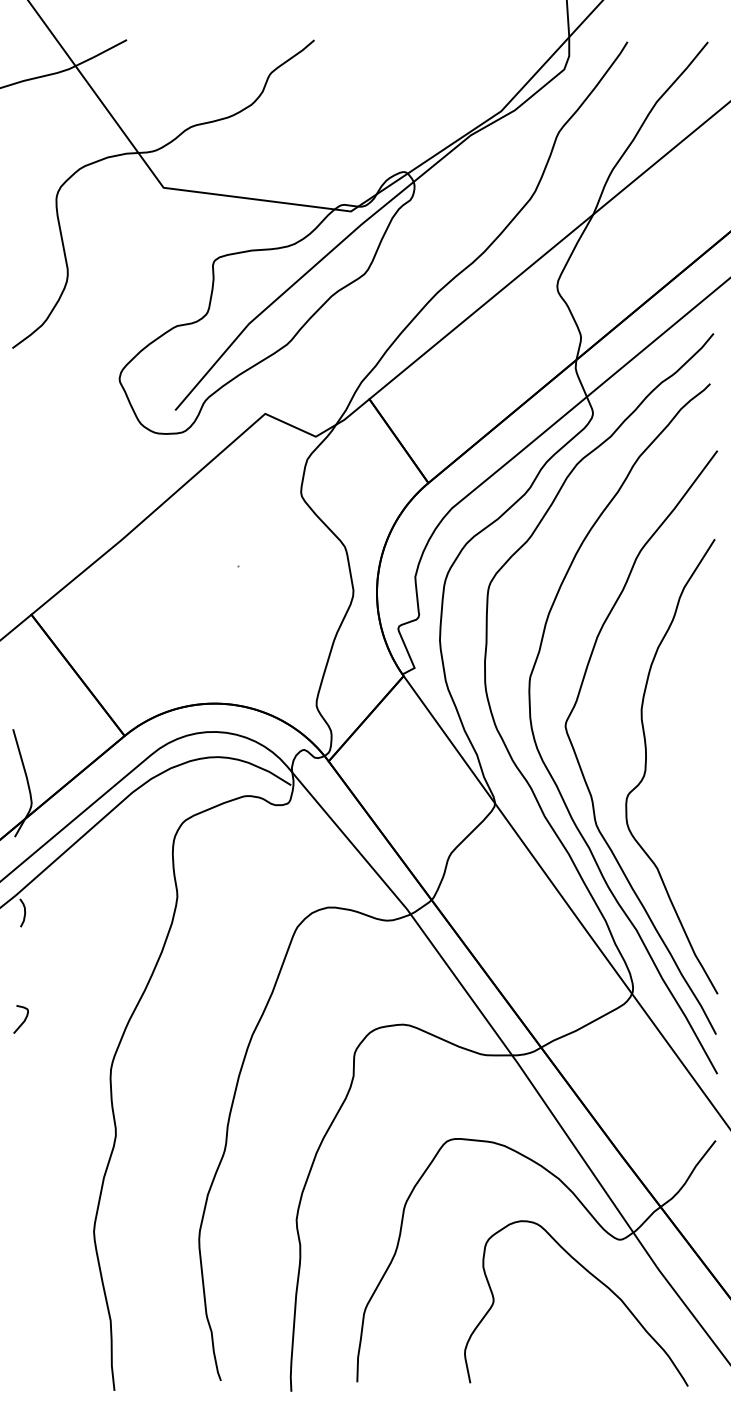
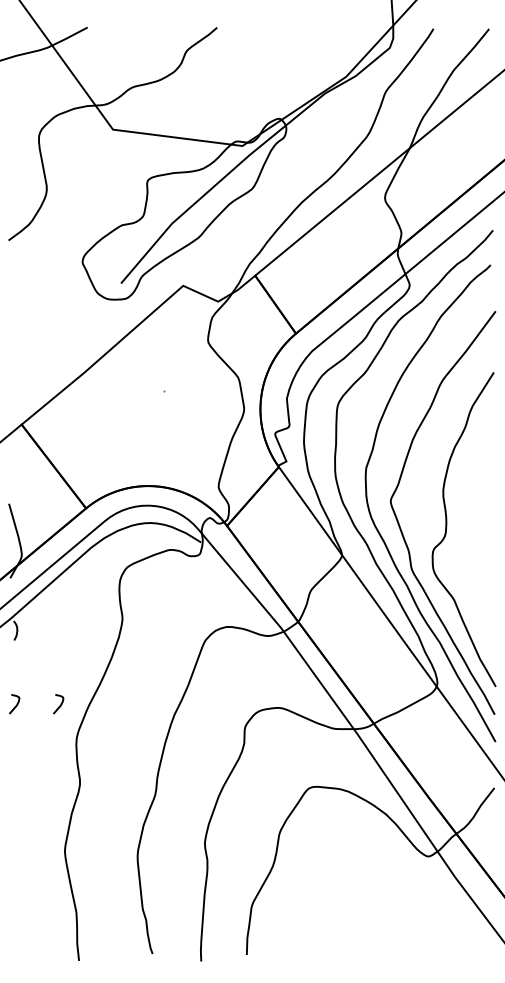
curve: (86, 1021) -> (59, 705), added
curve: (592, 1277) -> (409, 882), removed

